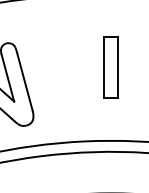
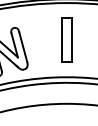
part: (110, 66) -> (66, 39), size x1.43

